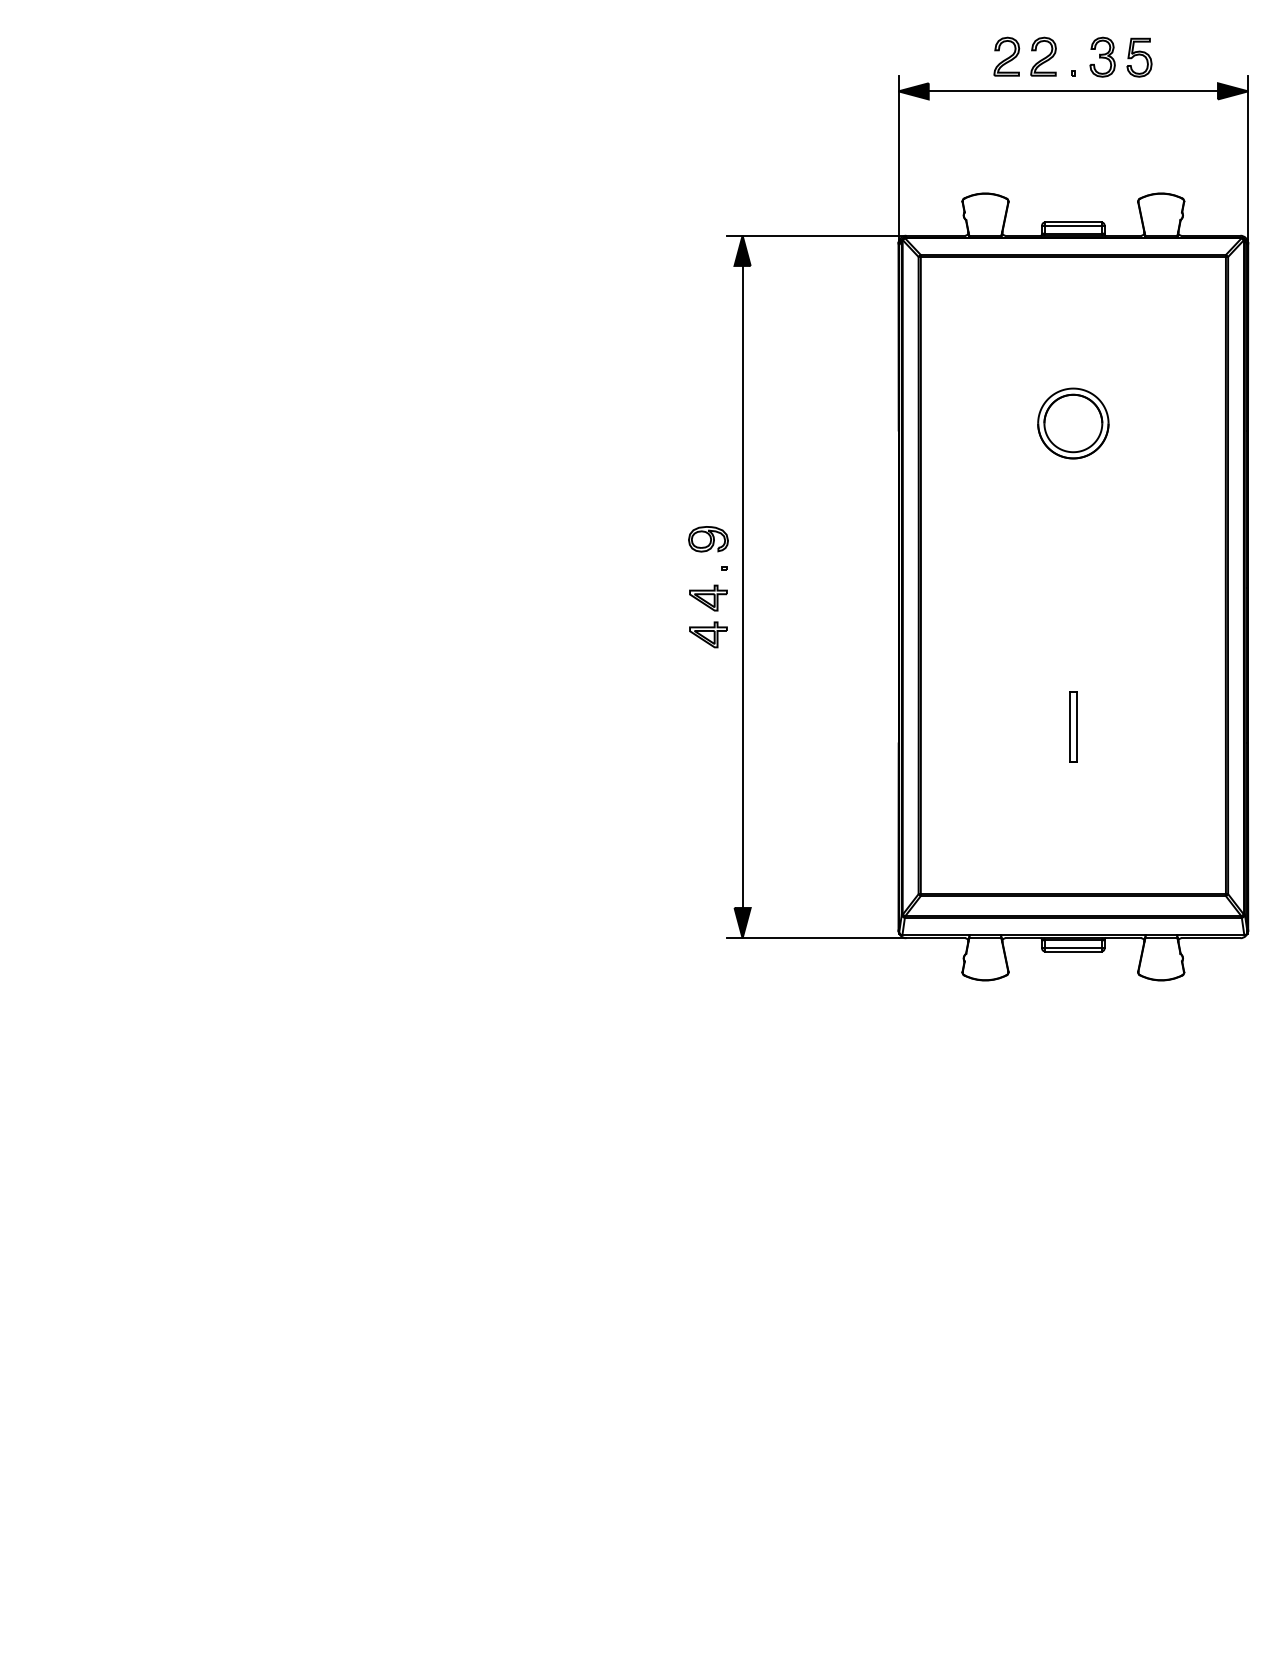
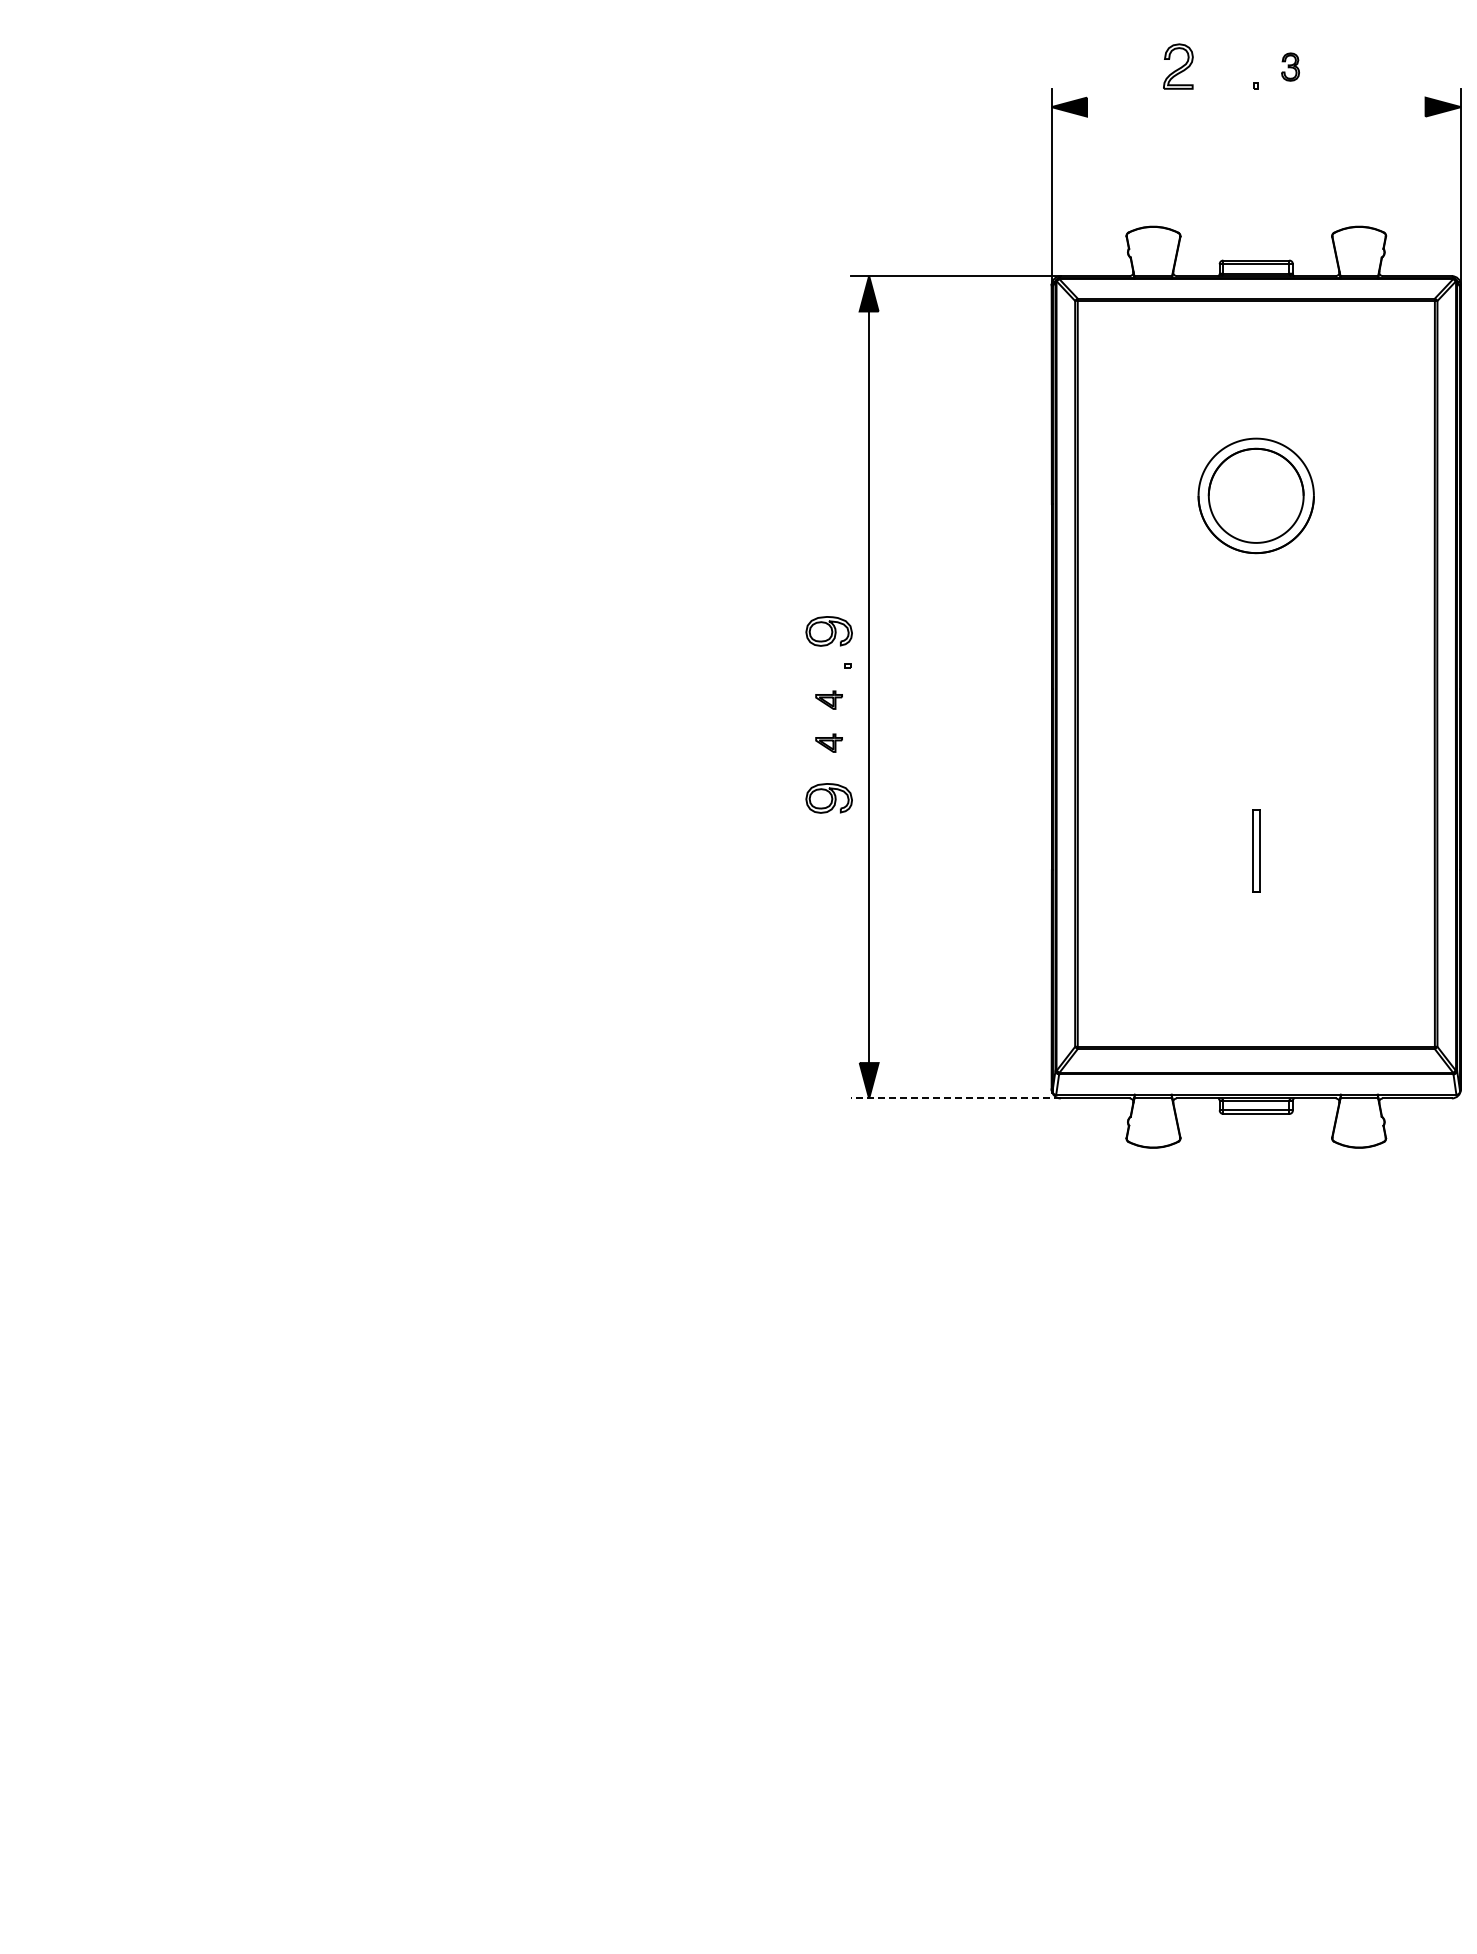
part: (1043, 56) -> (1221, 66), removed
part: (1102, 56) -> (1290, 66), size x0.6
part: (1139, 57) -> (1333, 67), removed
line: (1073, 91) -> (1256, 107), removed
part: (1073, 423) -> (1256, 495), size x1.4
part: (707, 597) -> (828, 699), size x0.6
part: (707, 634) -> (828, 742), size x0.6
part: (707, 682) -> (828, 798), added
line: (816, 938) -> (955, 1098), solid -> dashed

